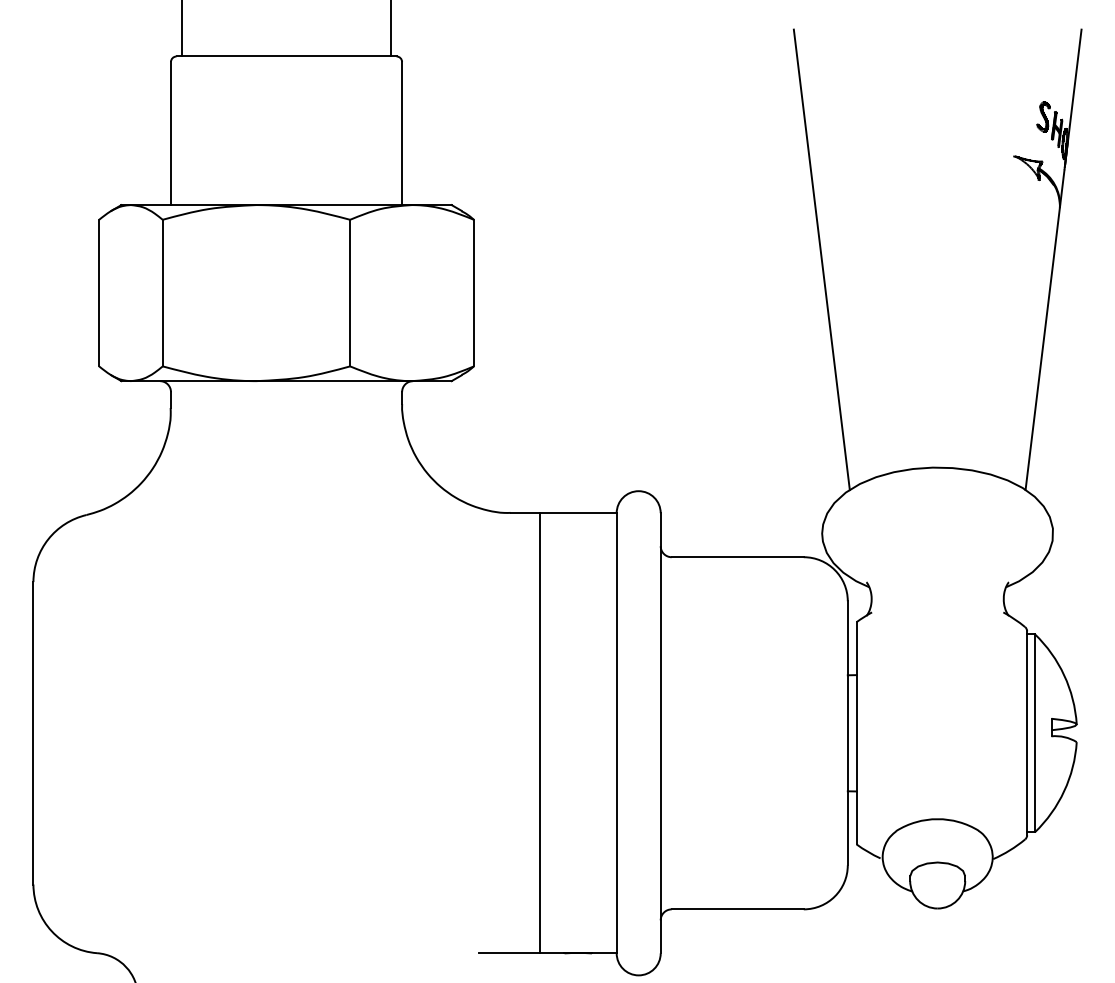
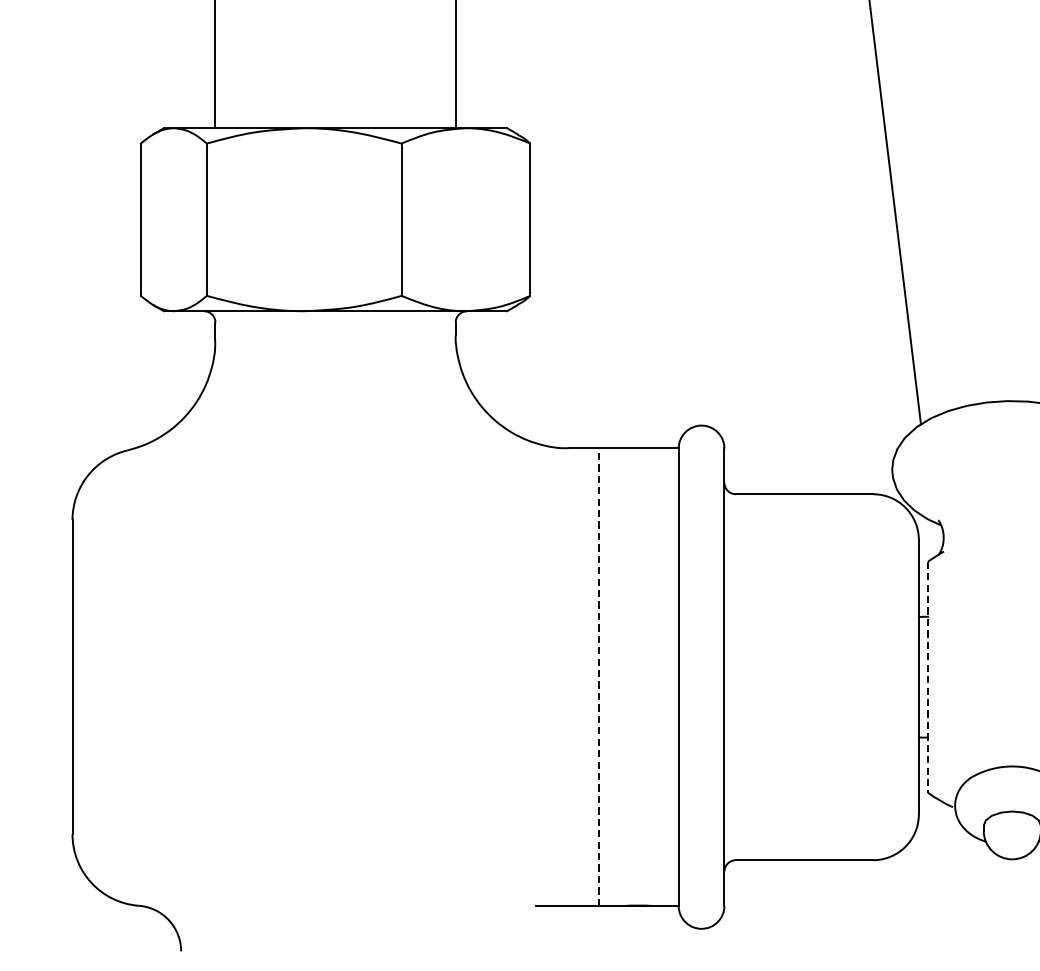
line: (539, 732) -> (598, 676), solid -> dashed
line: (856, 733) -> (927, 677), solid -> dashed

